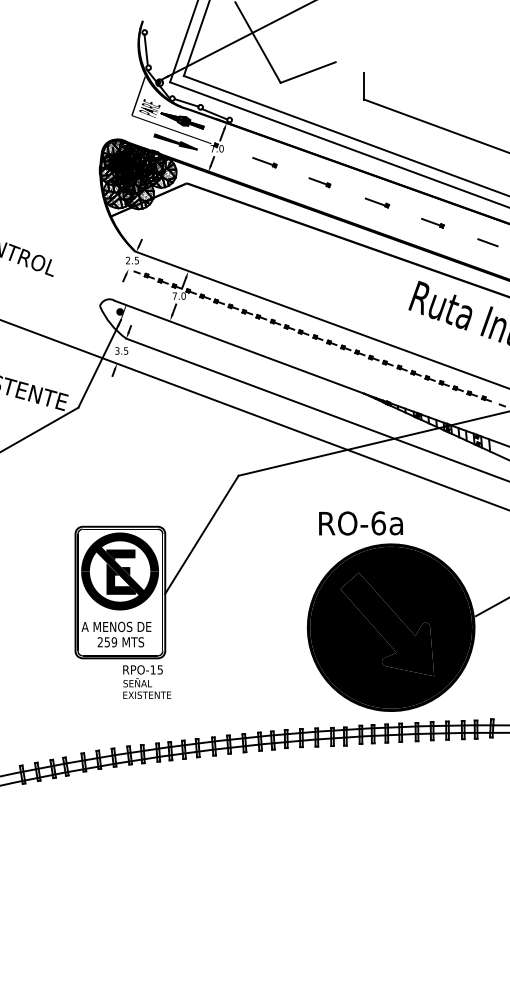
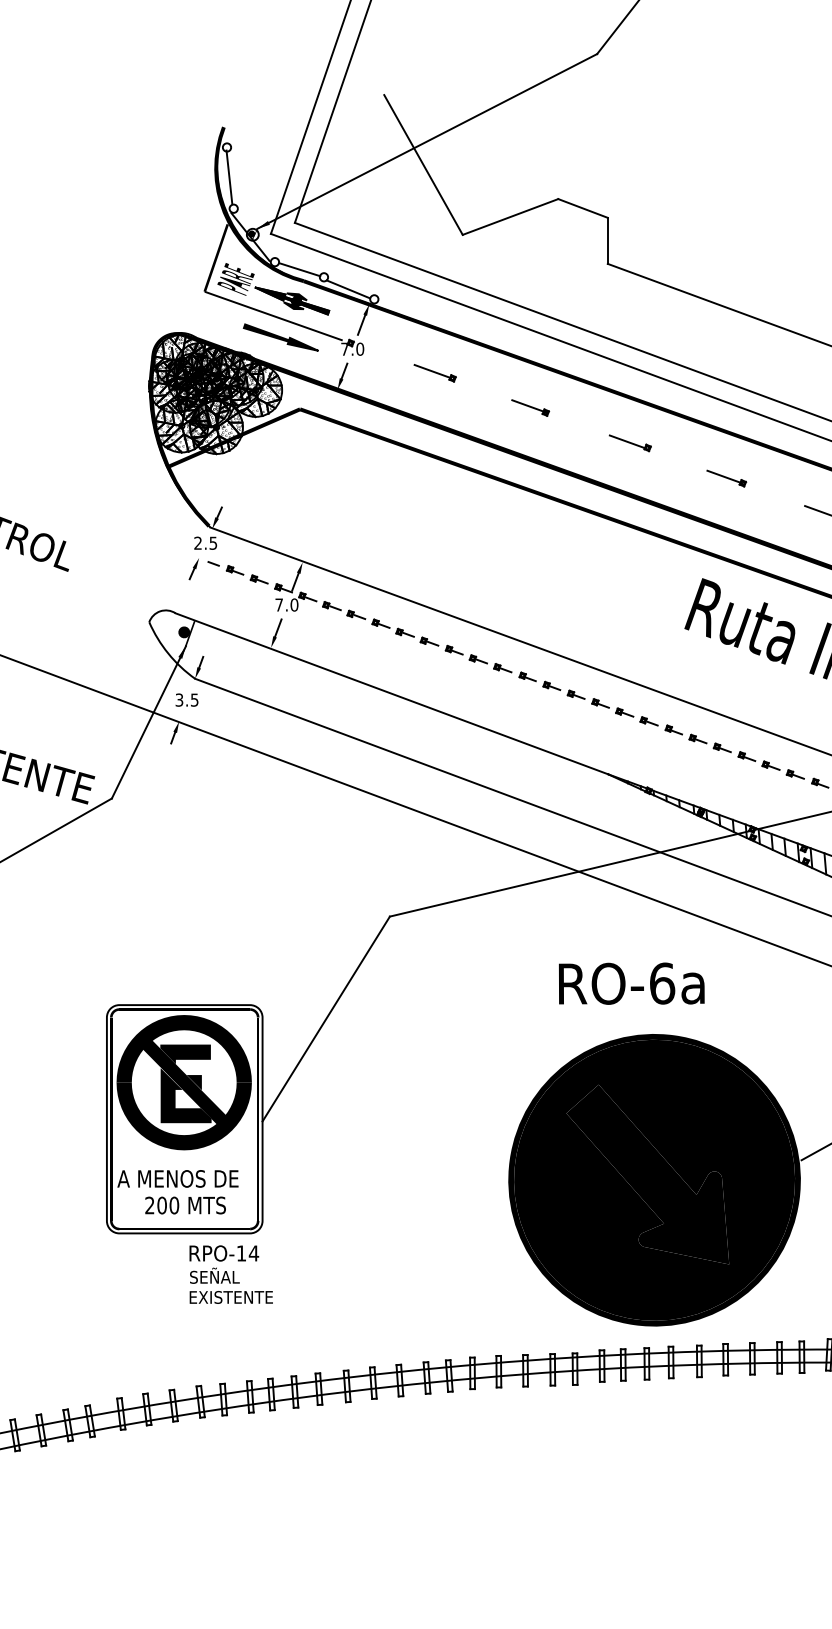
line: (349, 67) -> (582, 208), added
text: (360, 523) -> (630, 983), moved
text: (110, 642) -> (167, 1205), 259 -> 200
text: (160, 669) -> (254, 1252), RPO-15 -> RPO-14

